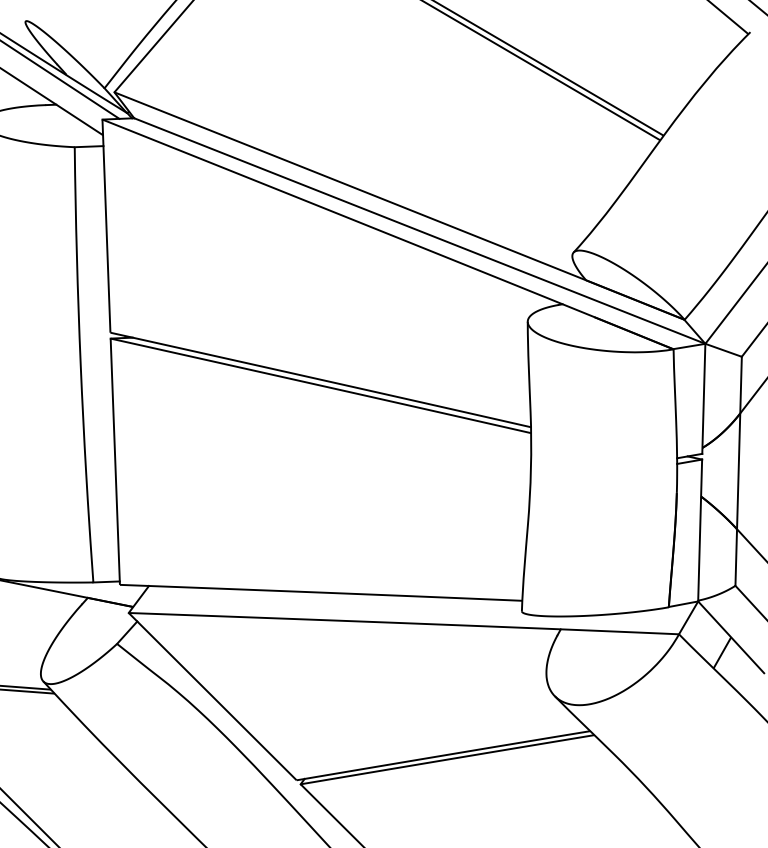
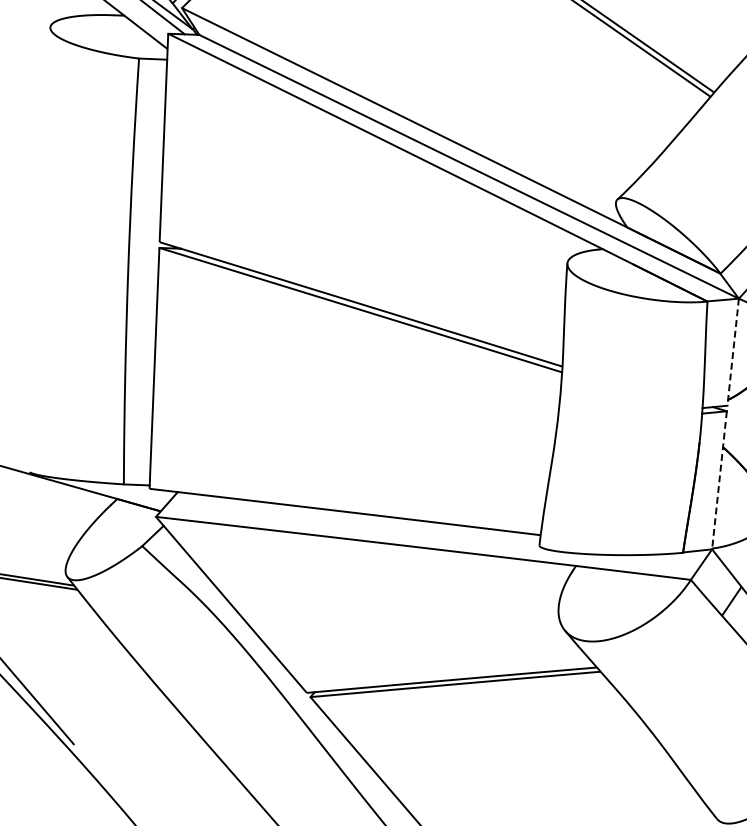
line: (703, 399) -> (732, 352), solid -> dashed
line: (700, 530) -> (719, 480), solid -> dashed

